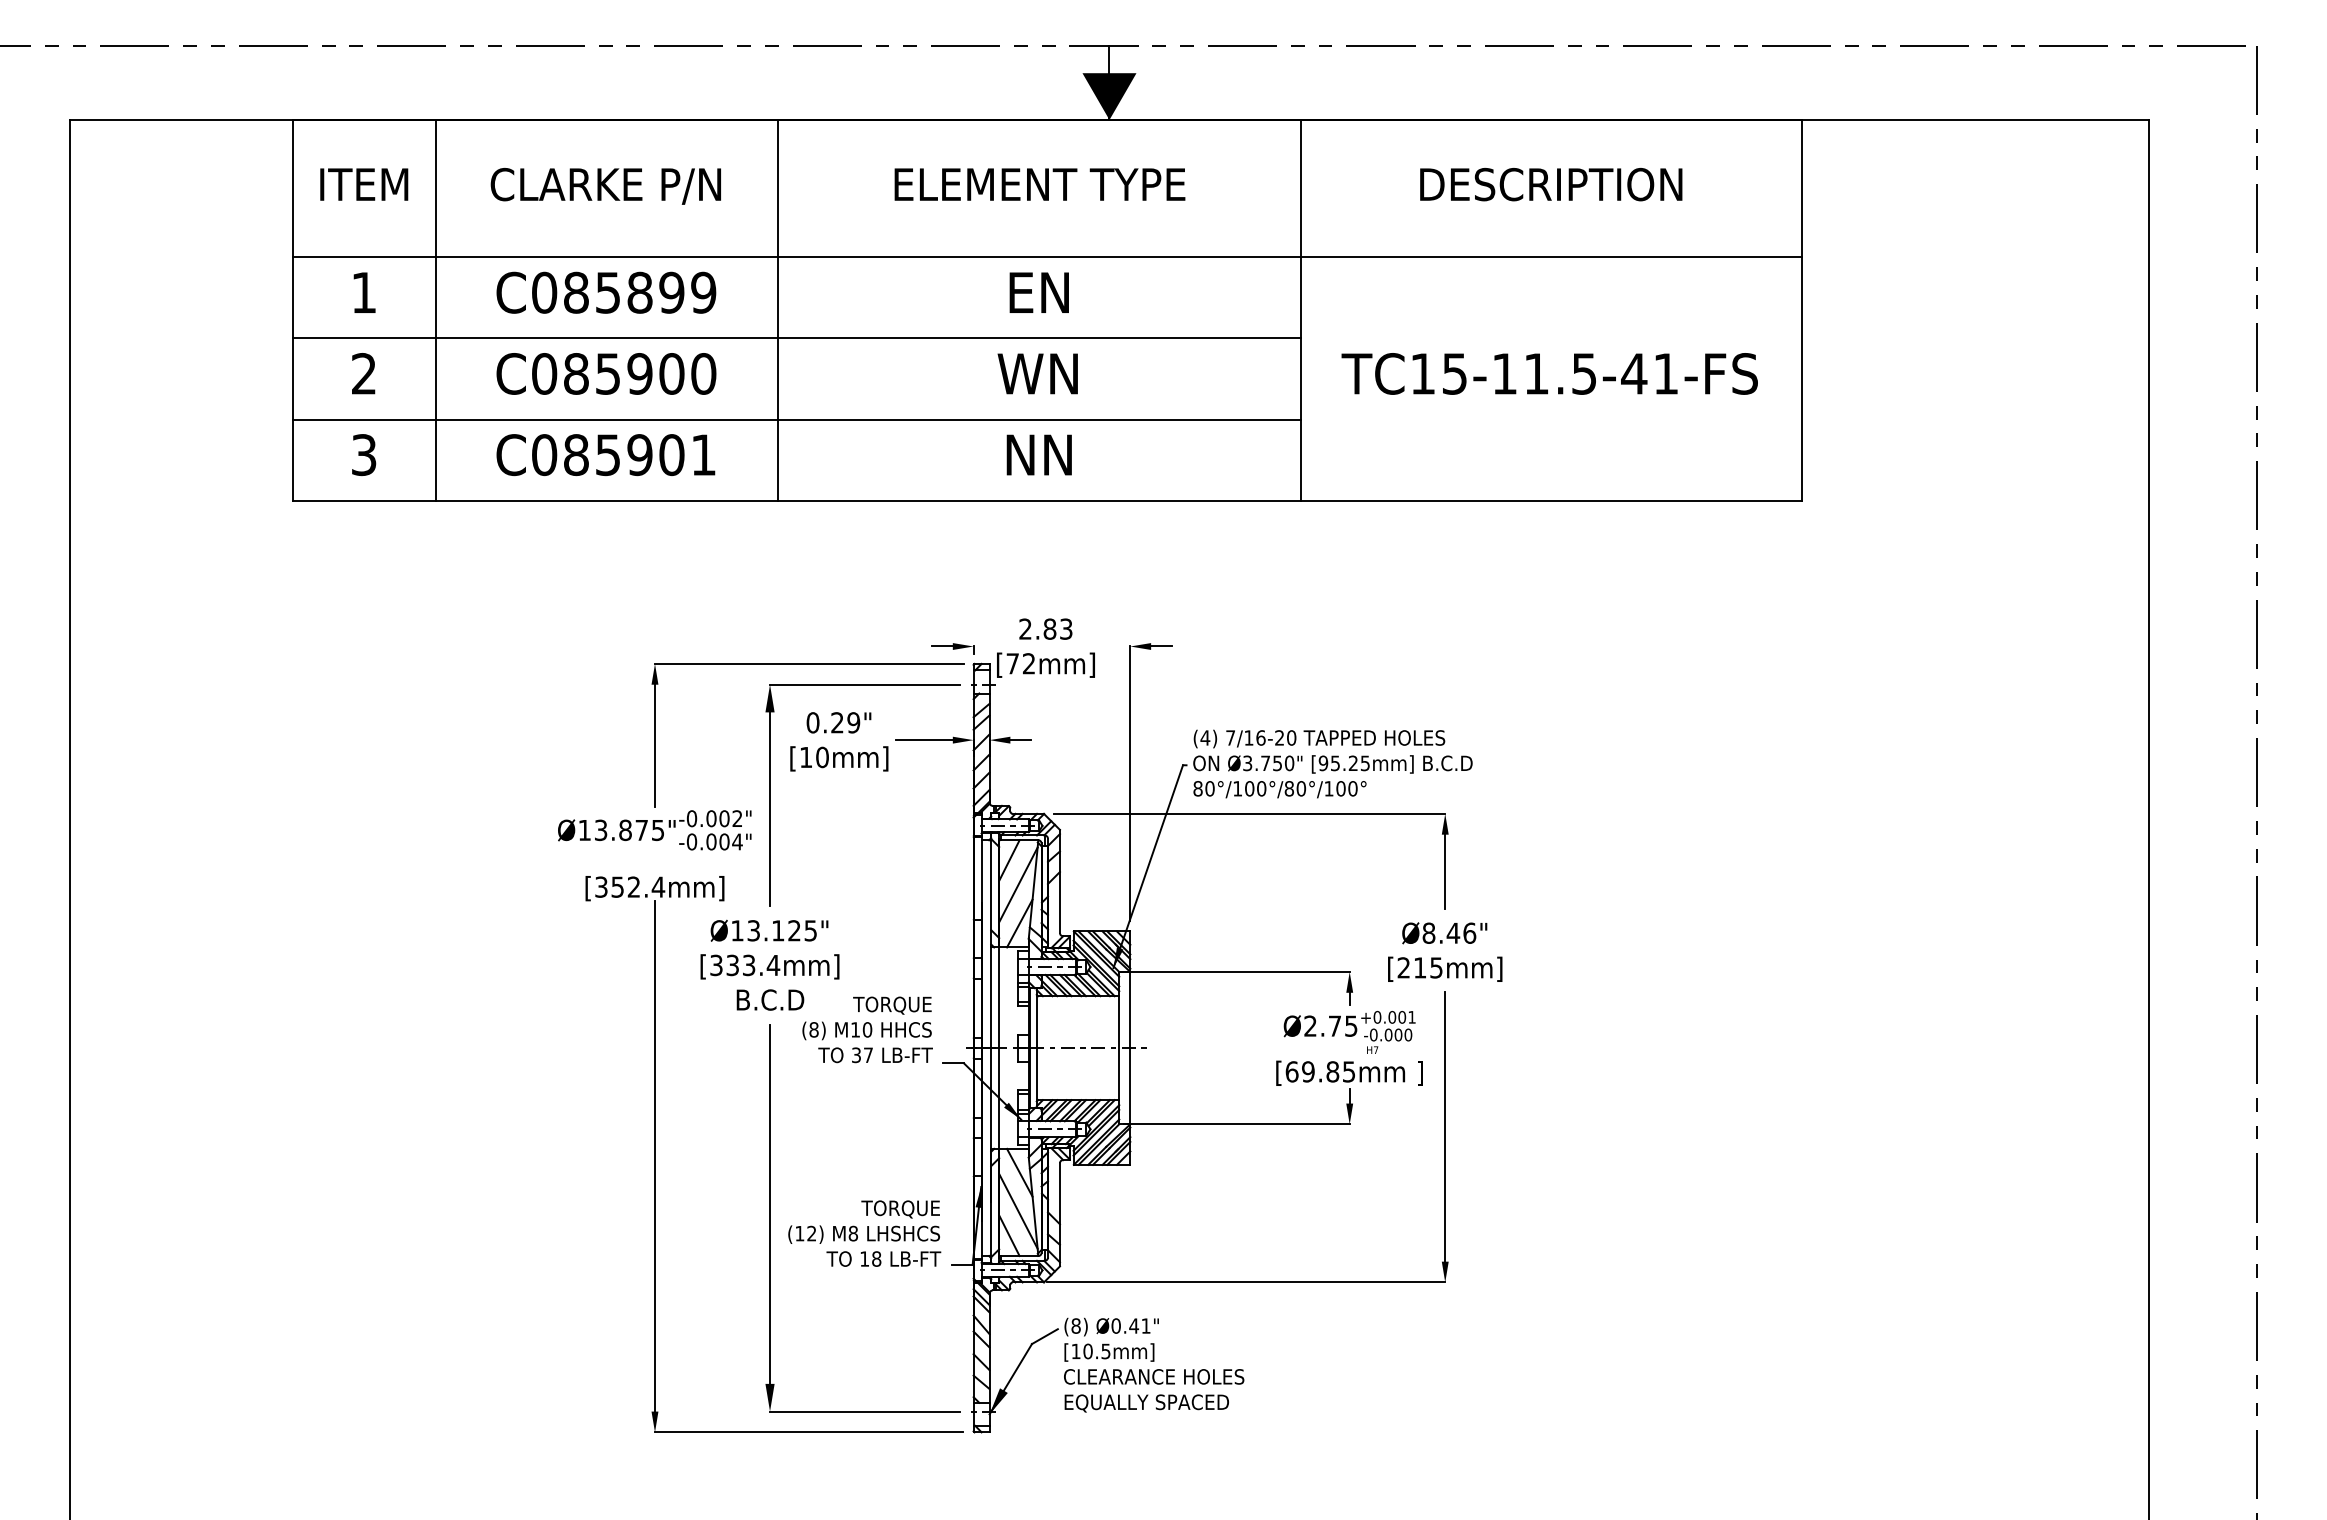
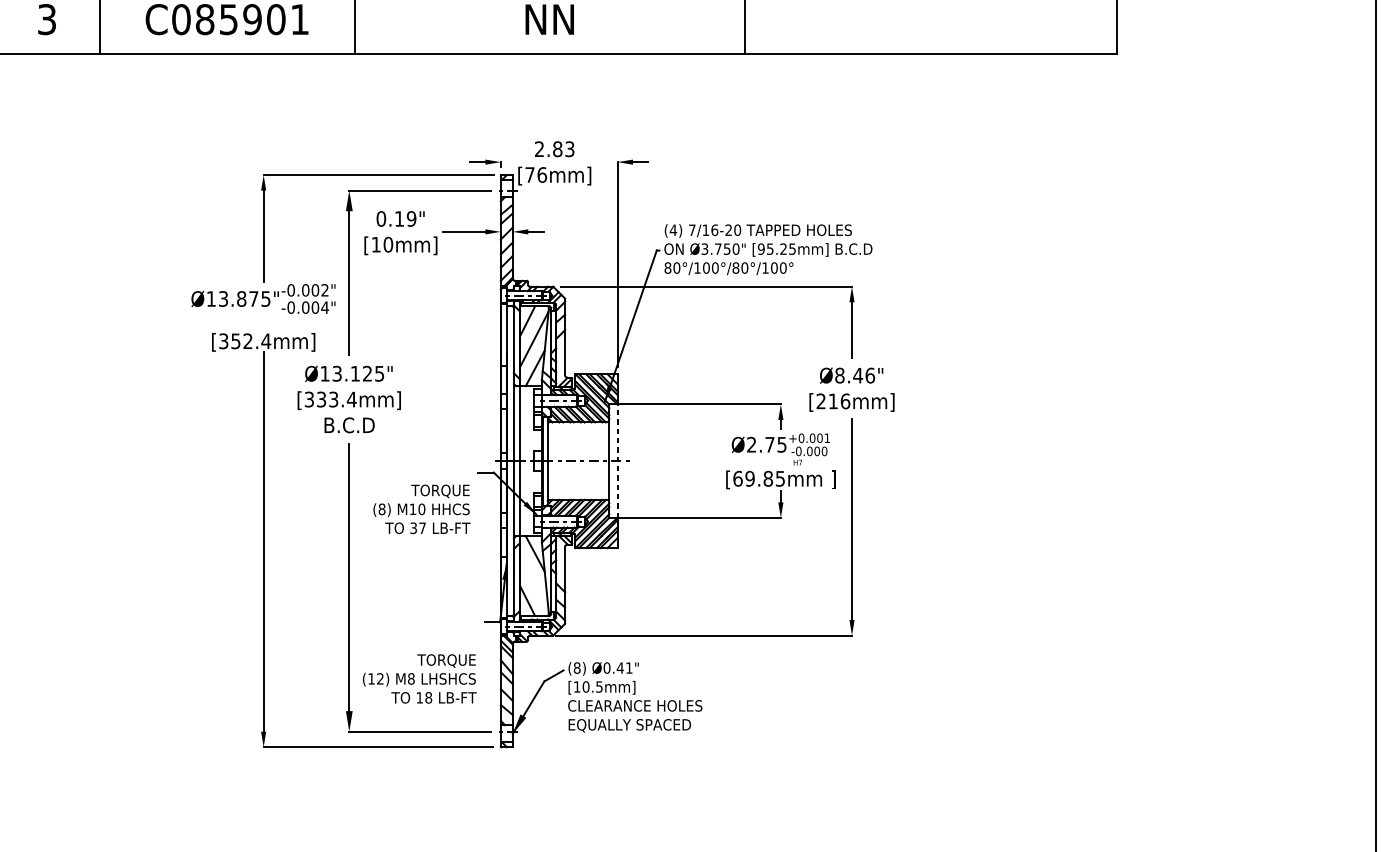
text: (1028, 663) -> (541, 174), [72mm] -> [76mm]
text: (837, 722) -> (399, 218), 0.29" -> 0.19"
text: (1436, 967) -> (845, 401), [215mm] -> [216mm]
text: (867, 1029) -> (421, 509), moved
line: (1130, 1047) -> (617, 460), solid -> dashed
line: (1018, 1210) -> (534, 582), removed
text: (864, 1233) -> (419, 678), moved

